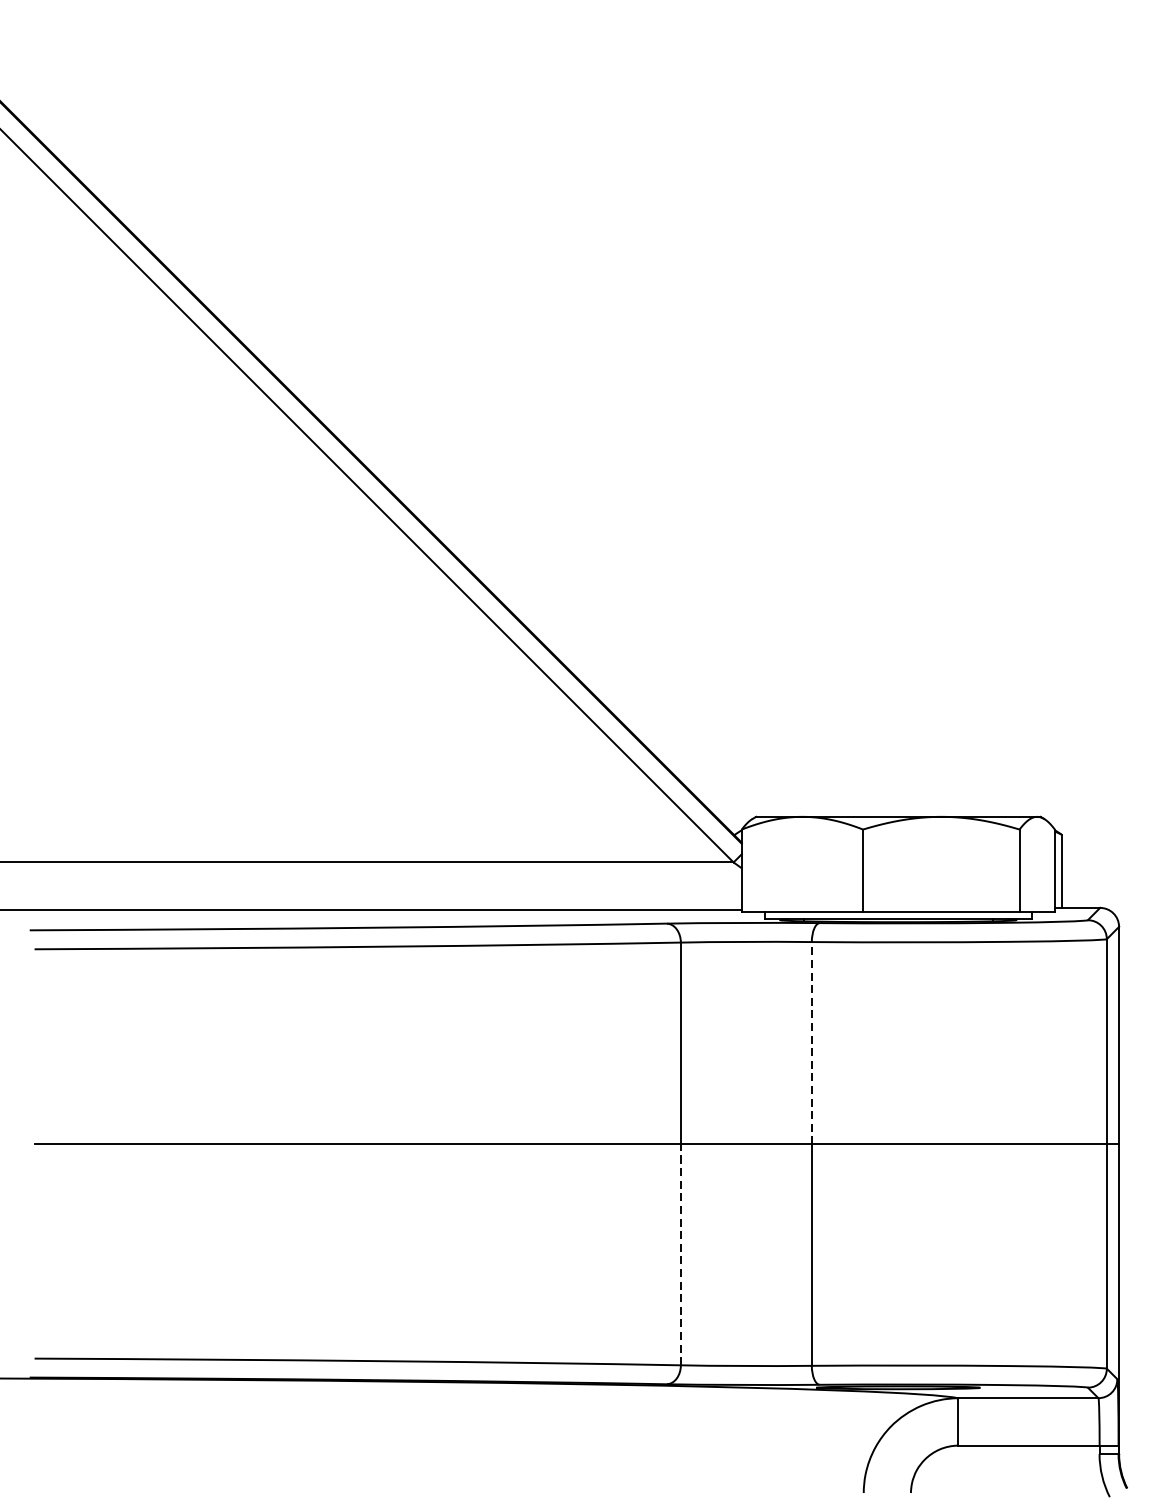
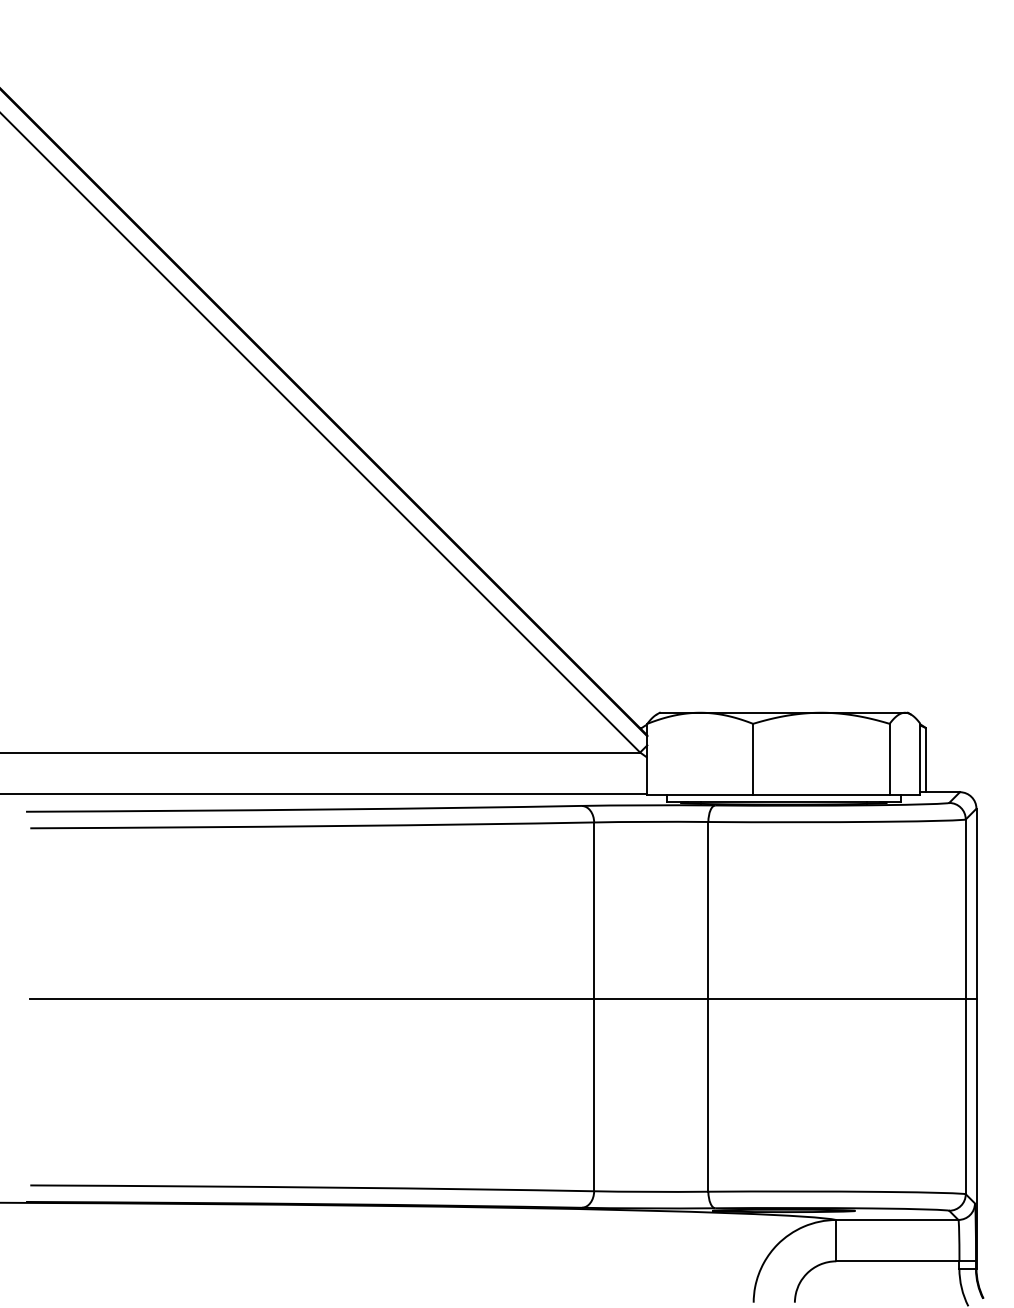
line: (811, 1042) -> (708, 909), dashed -> solid
line: (681, 1254) -> (594, 1094), dashed -> solid

